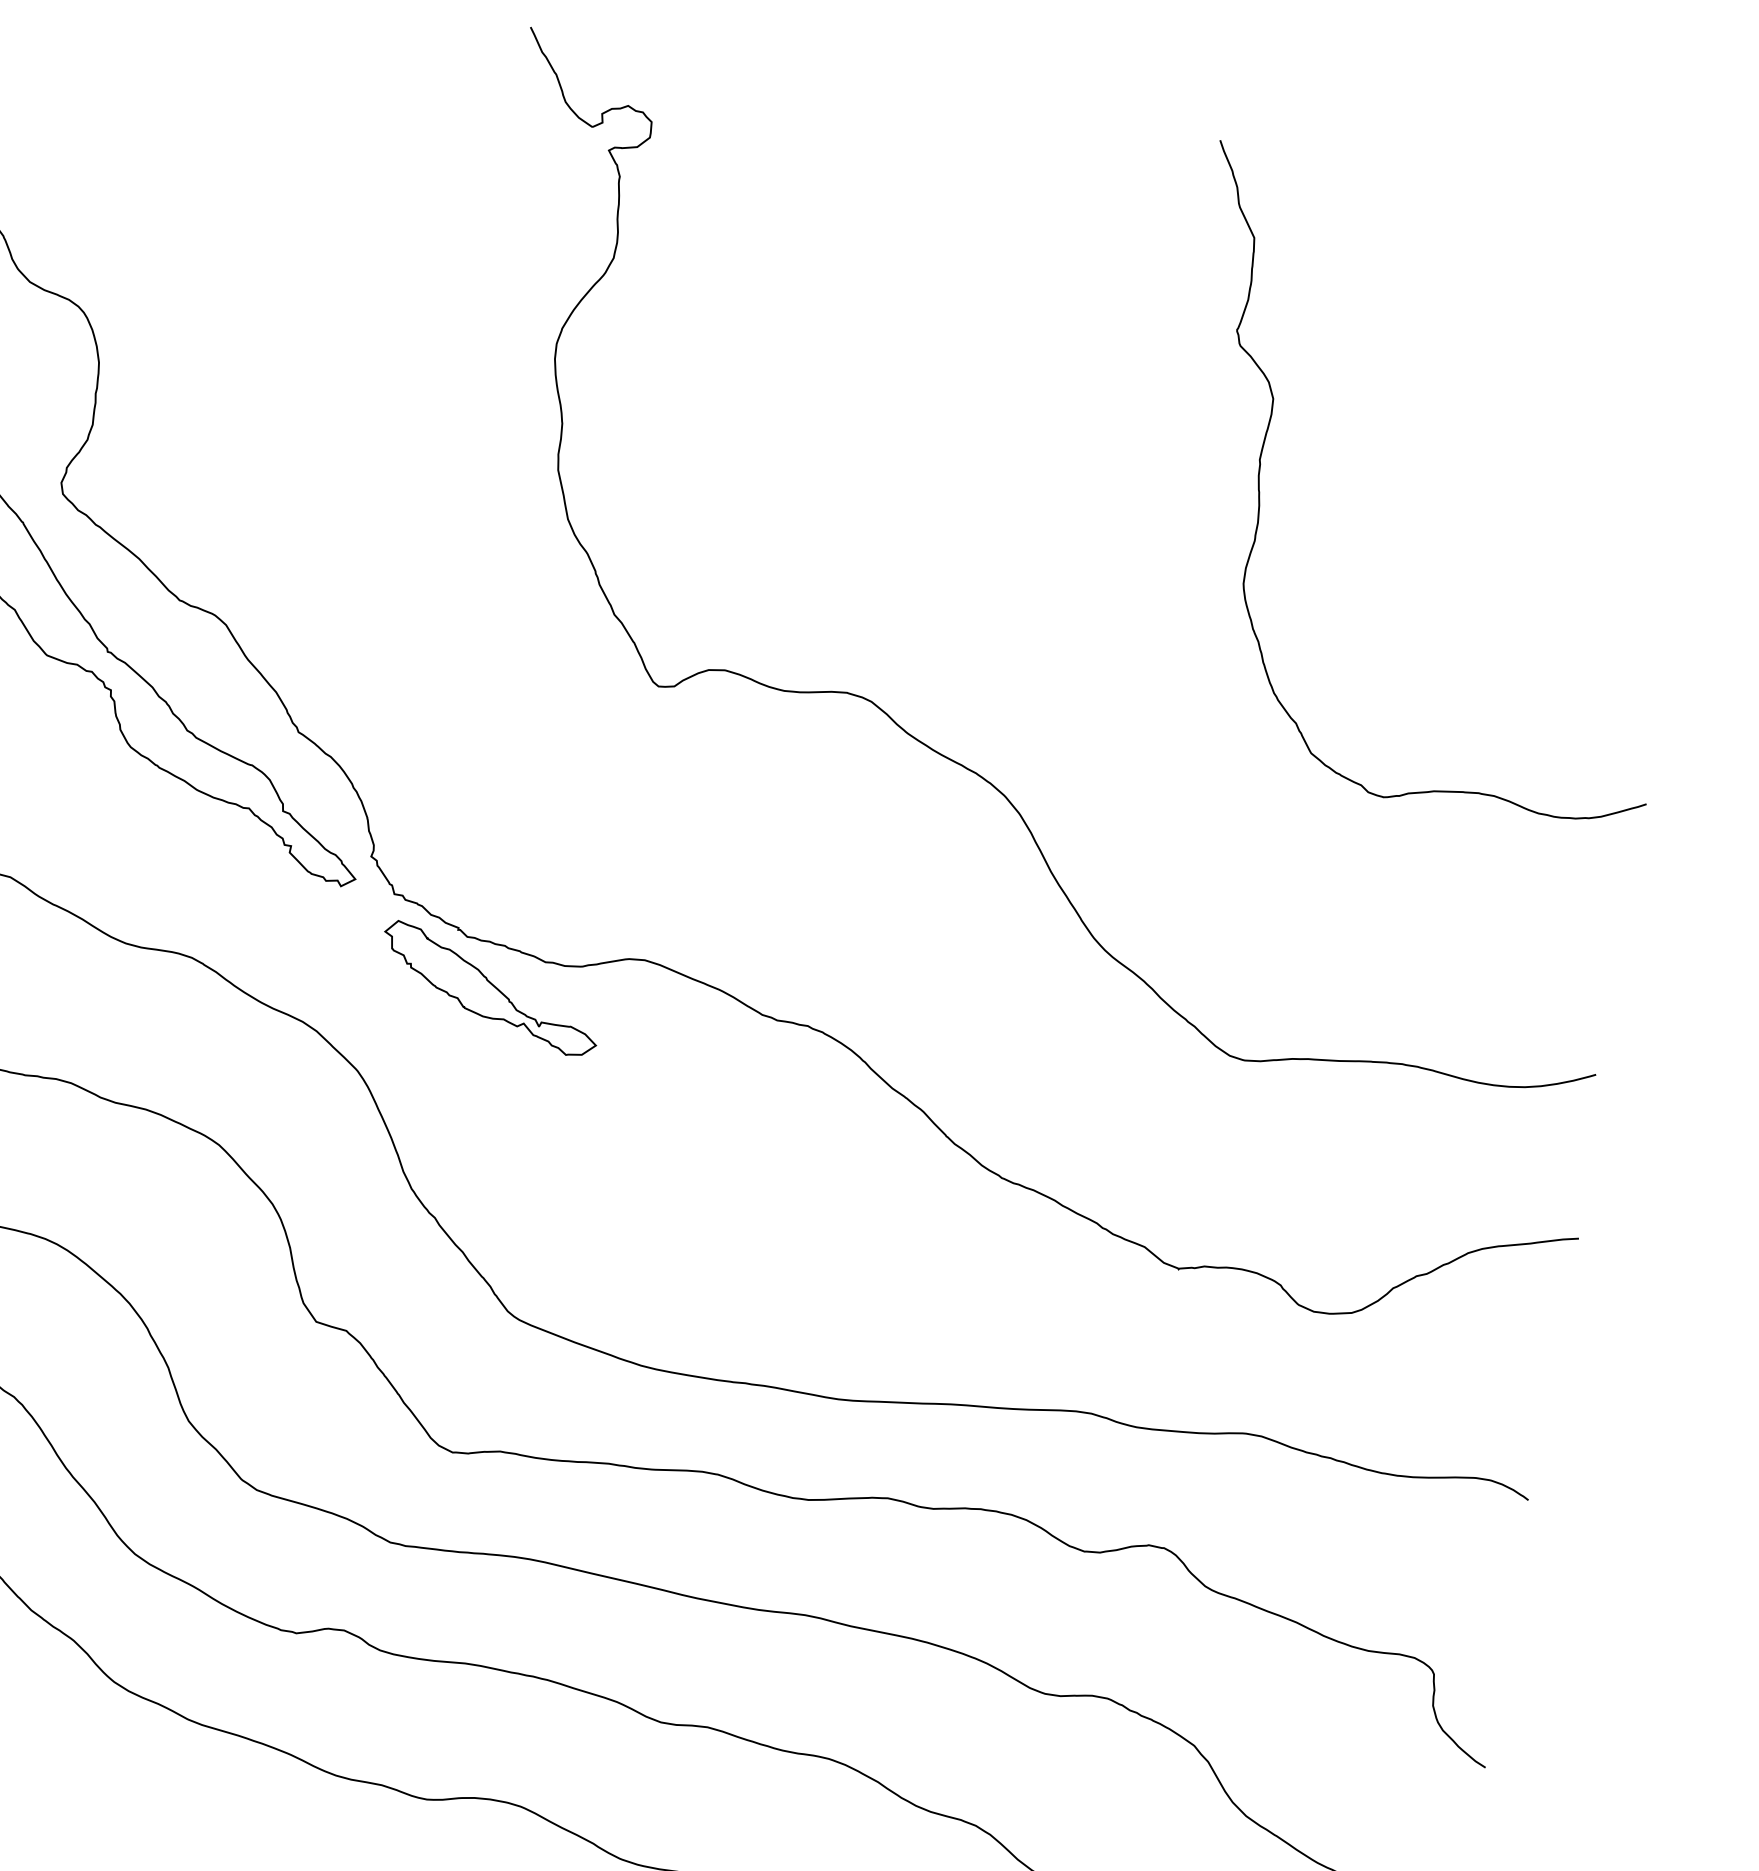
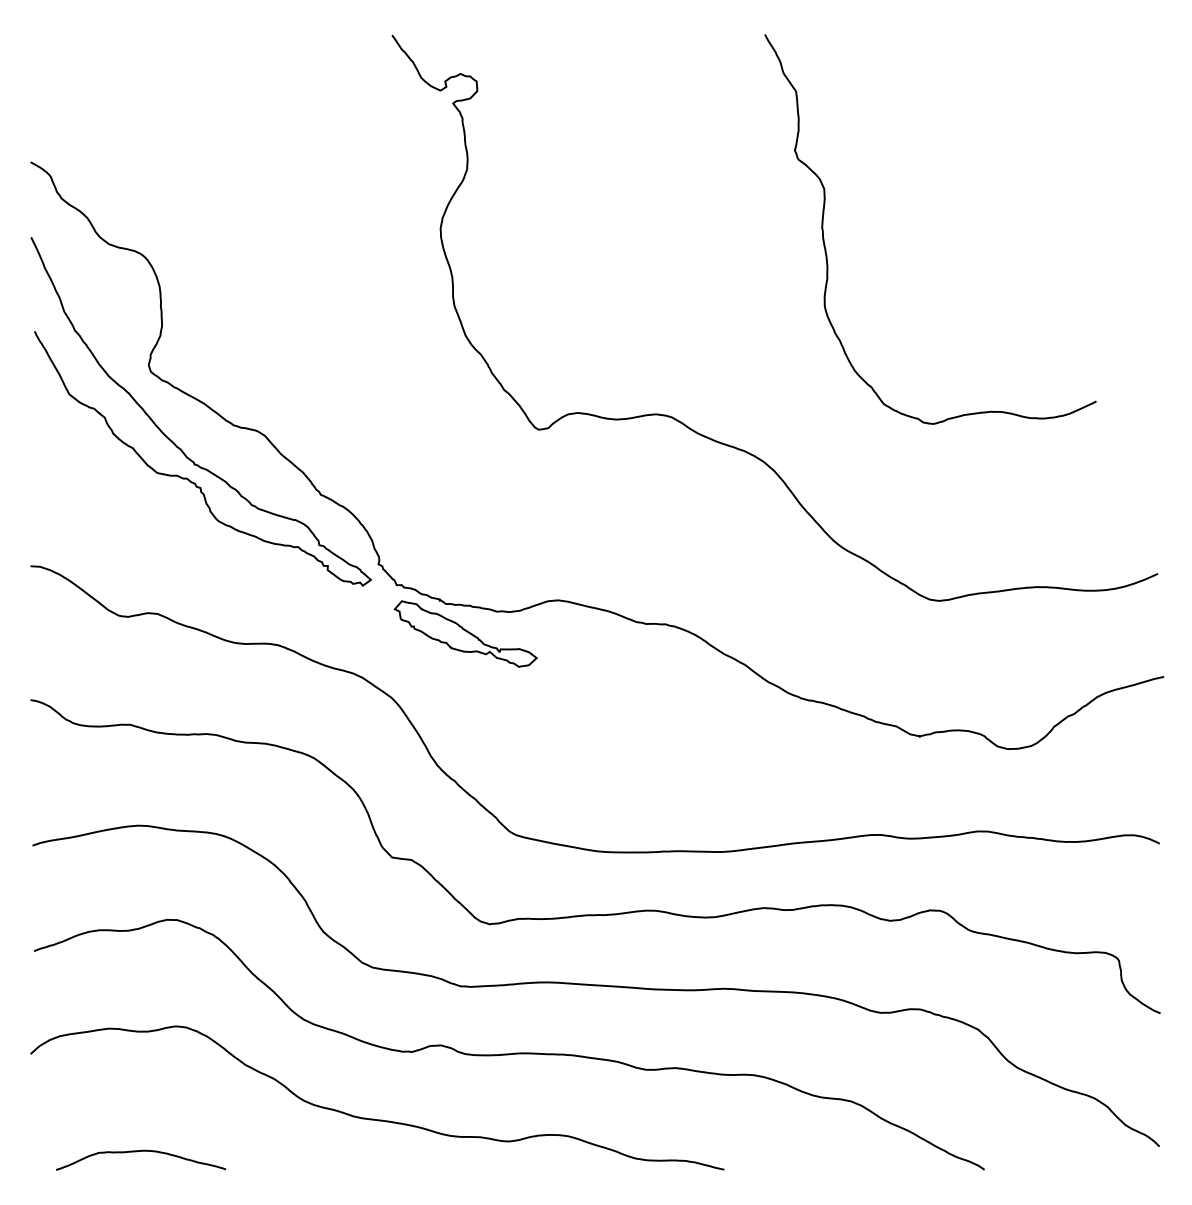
curve: (1261, 493) -> (826, 248), moved

